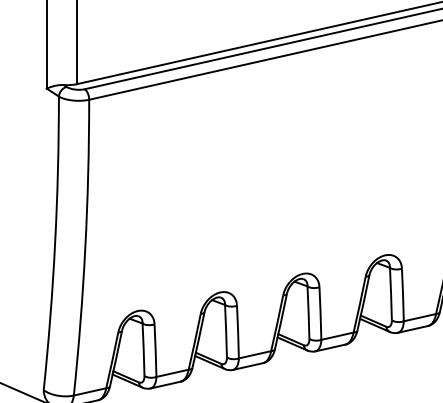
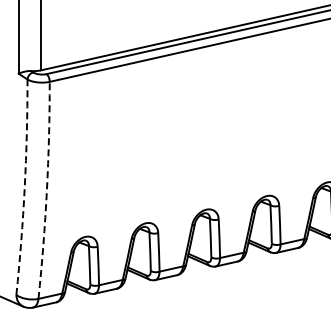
arc: (54, 243) -> (24, 187), solid -> dashed
arc: (84, 247) -> (46, 190), solid -> dashed

